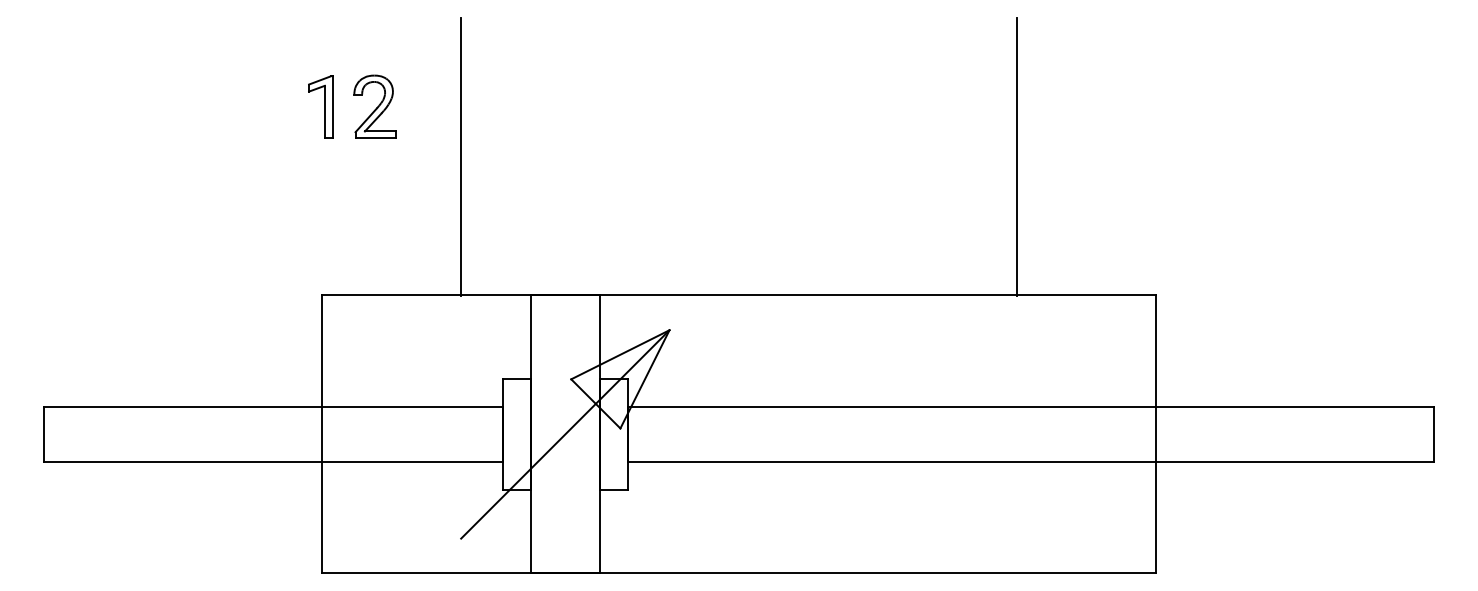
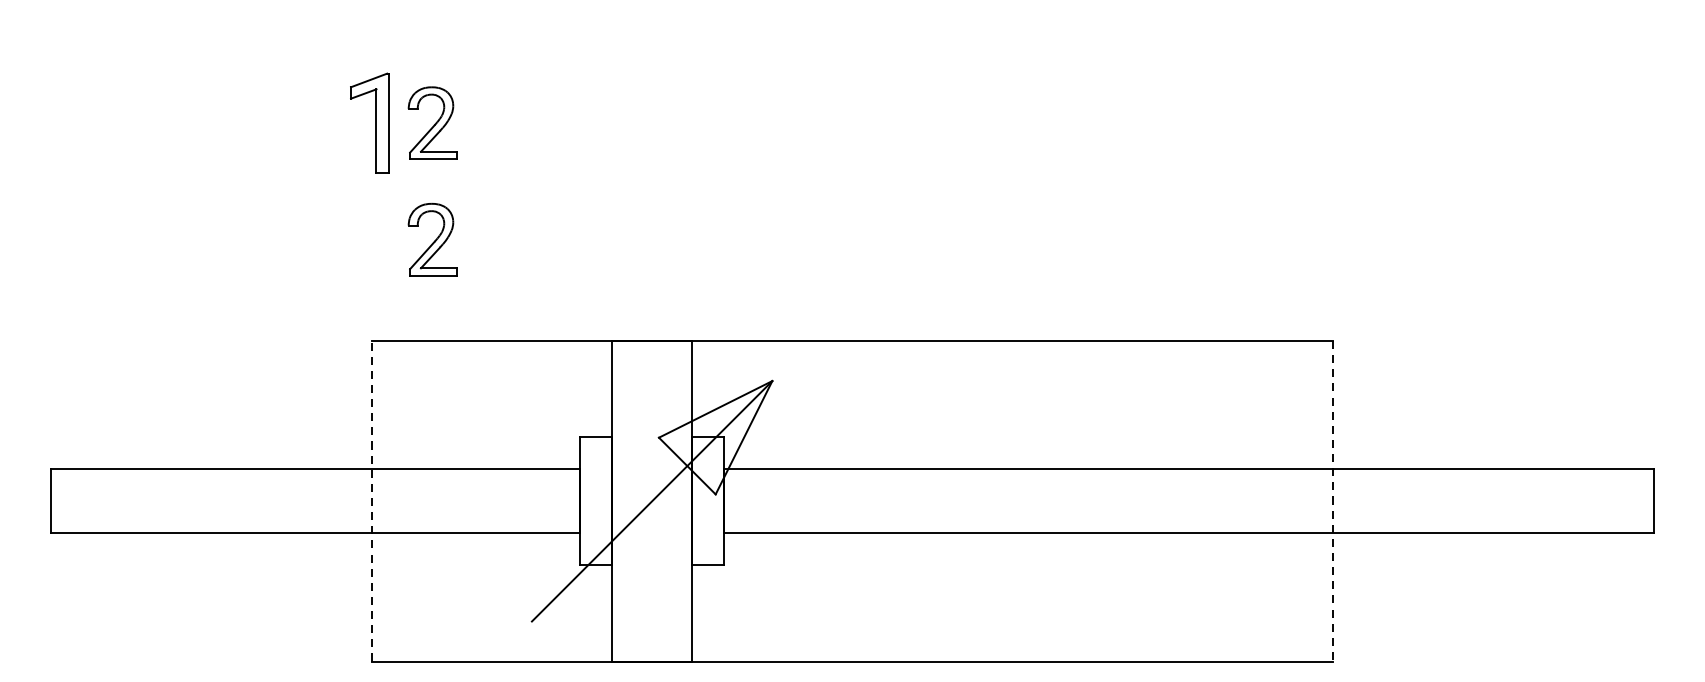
part: (320, 106) -> (369, 122), size x1.4
line: (461, 156) -> (532, 180), removed
line: (1016, 156) -> (1172, 180), removed
part: (374, 207) -> (431, 239), added
line: (322, 434) -> (371, 501), solid -> dashed
line: (1155, 434) -> (1333, 501), solid -> dashed

